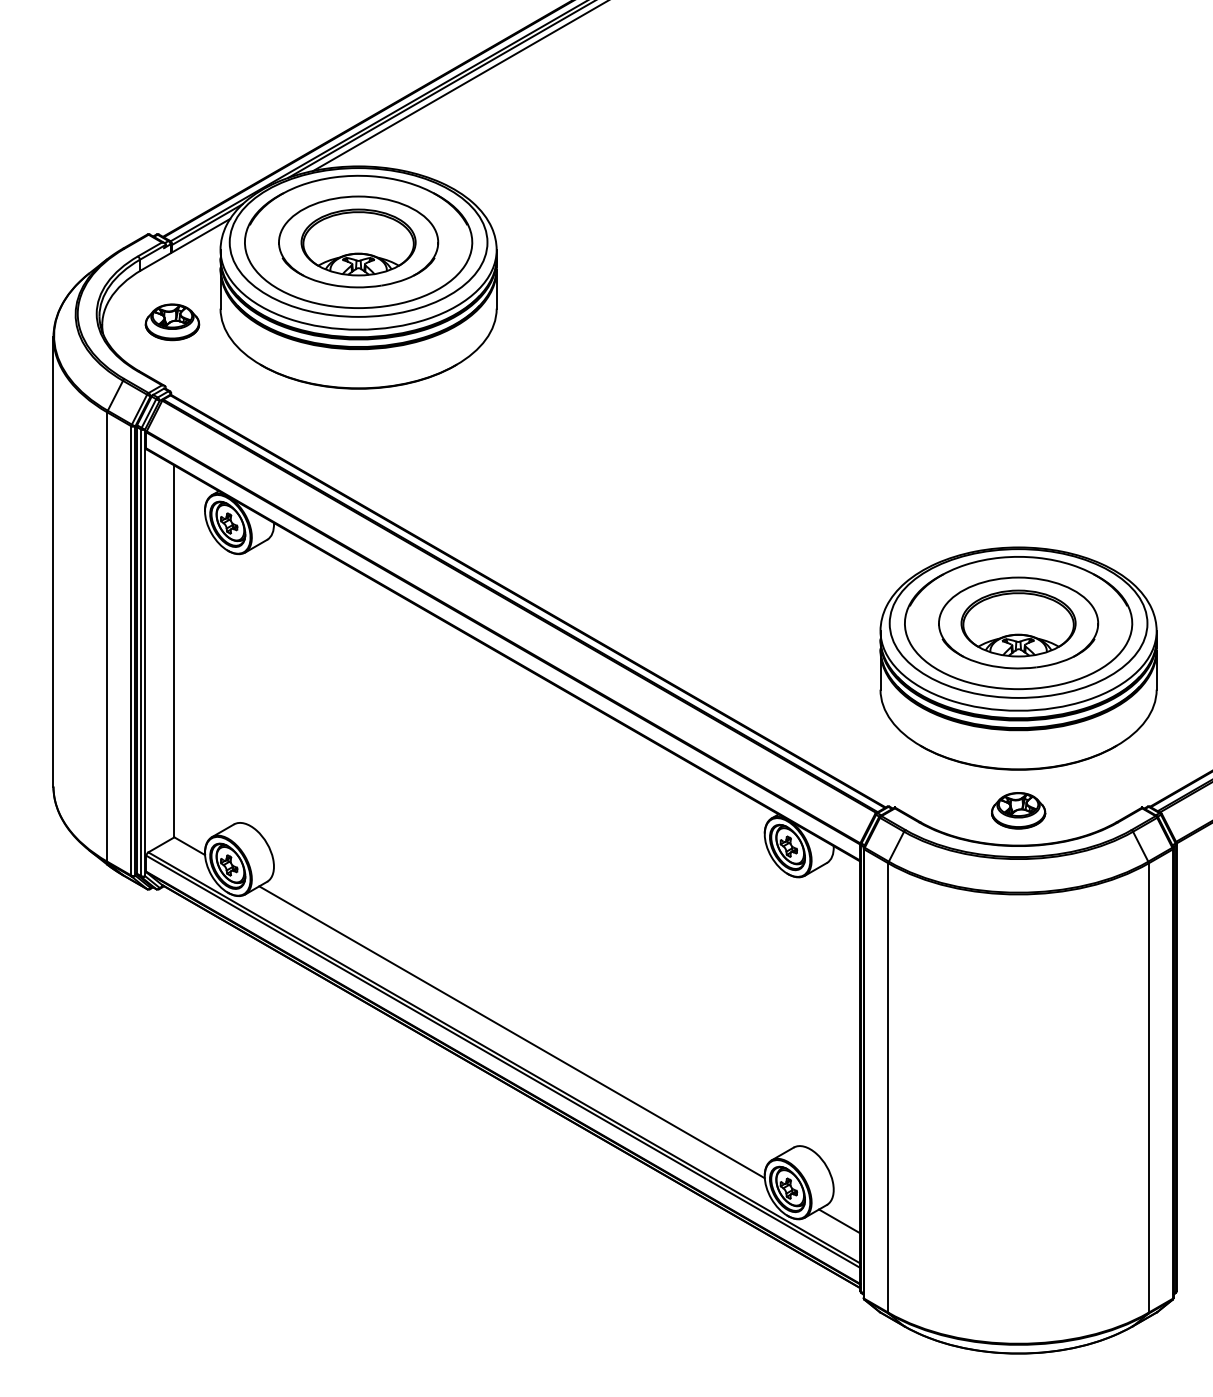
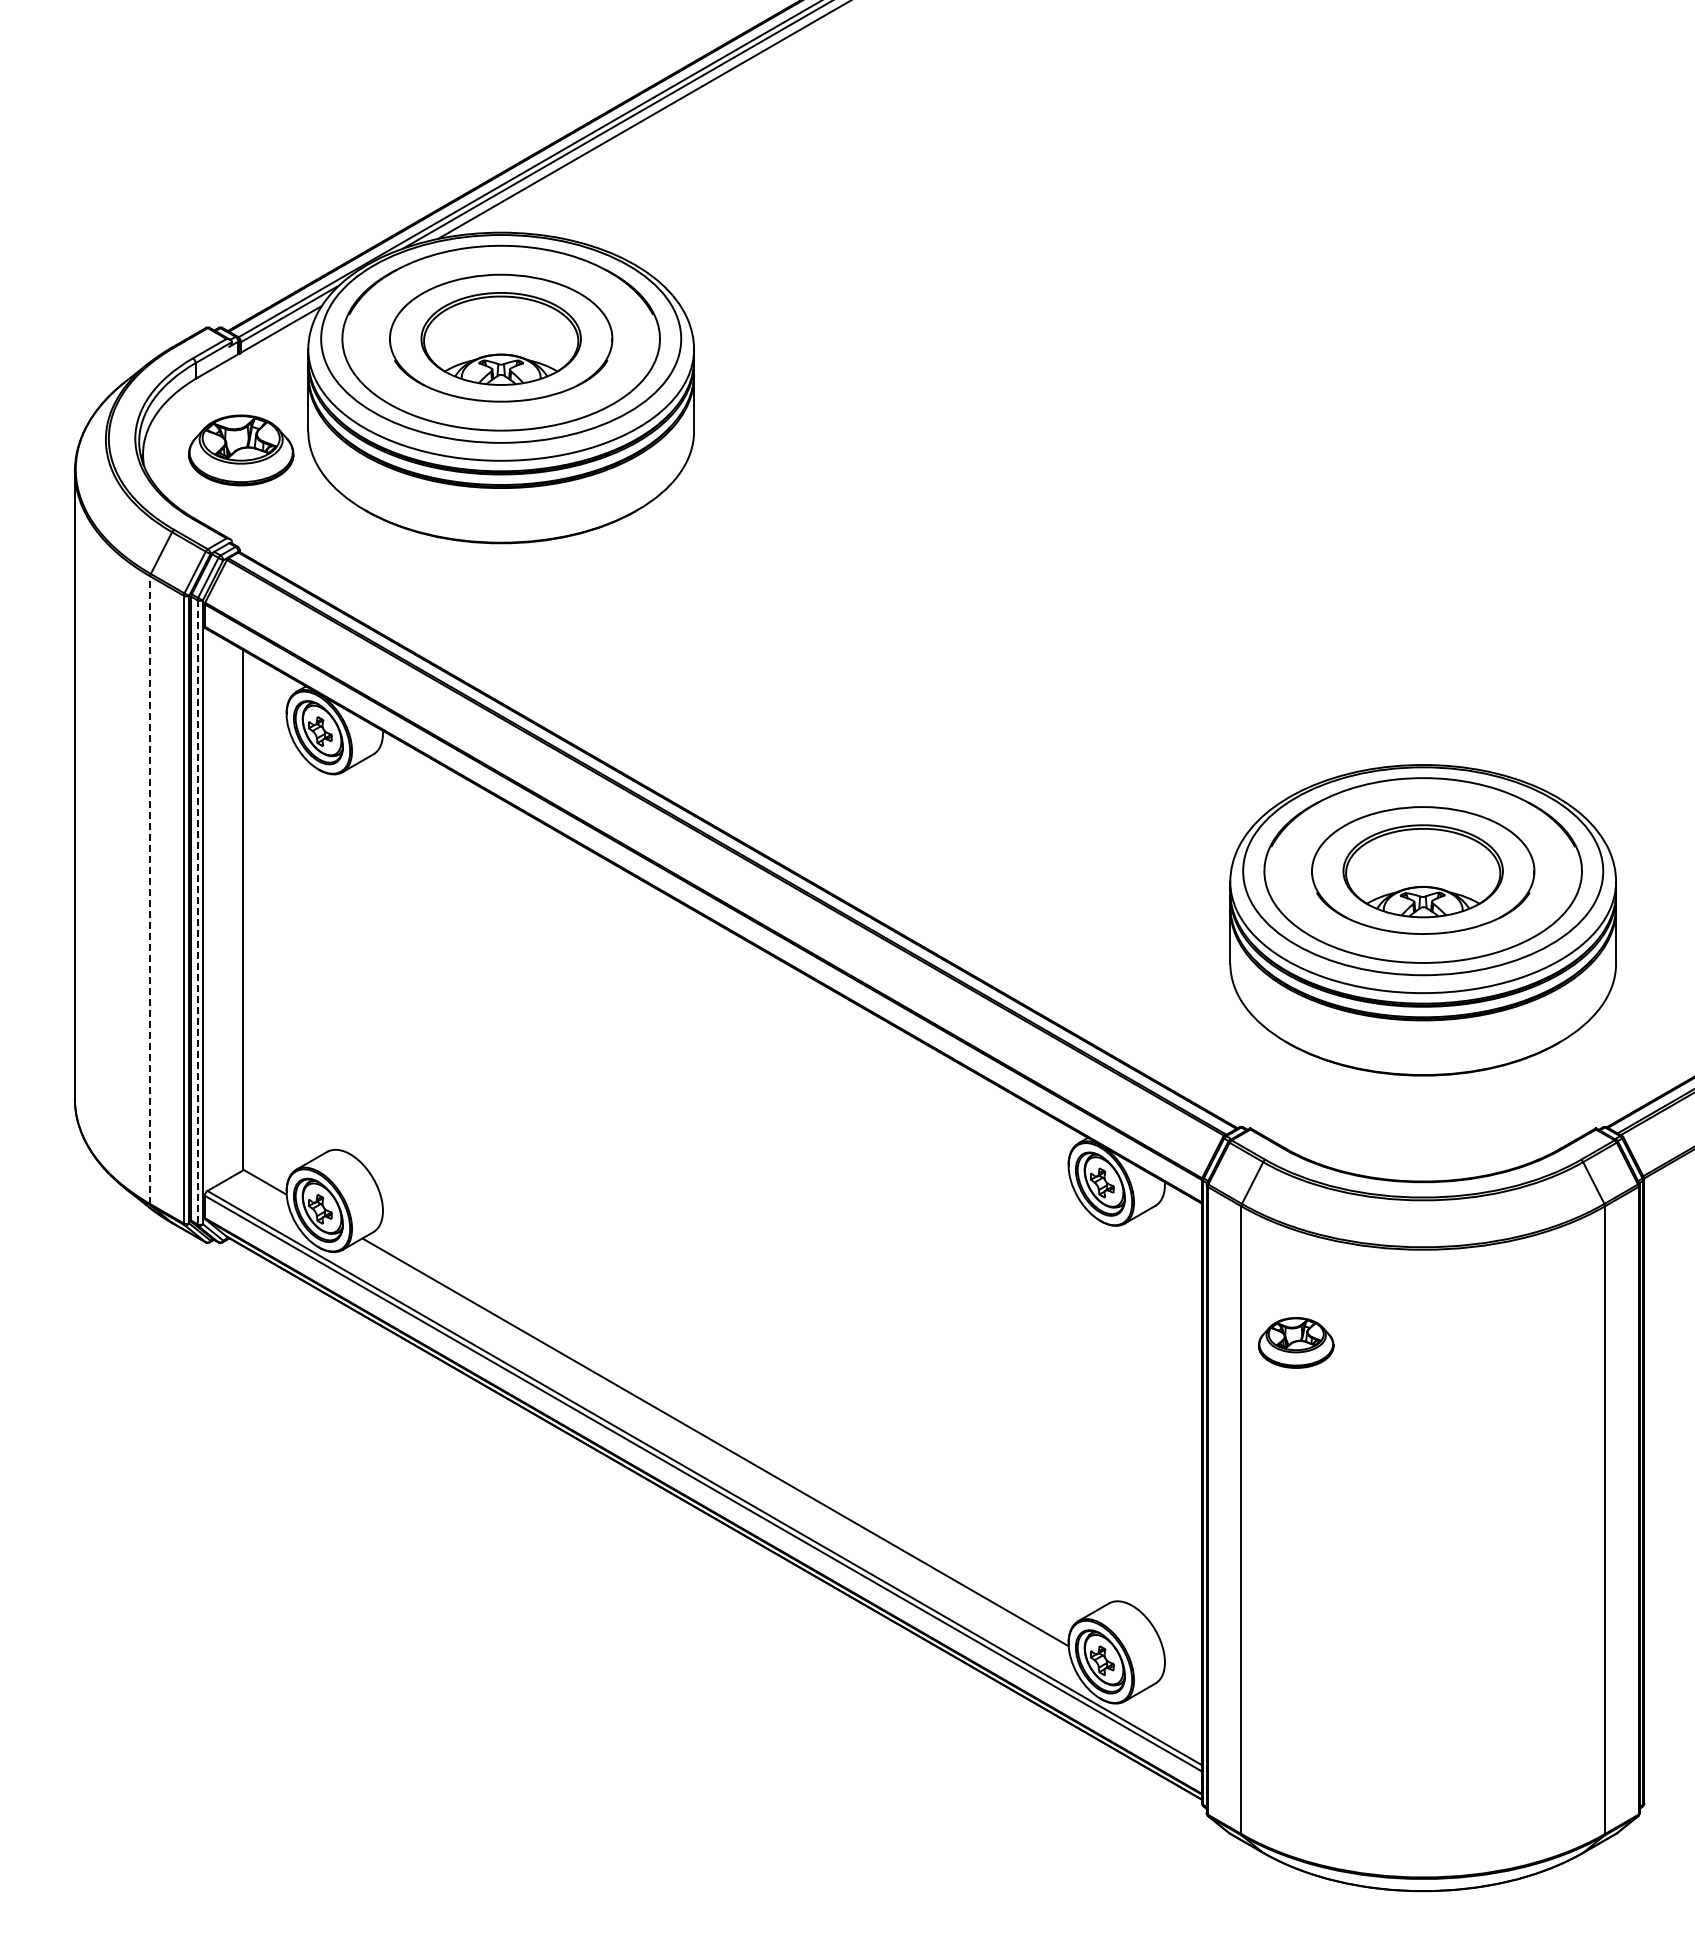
part: (172, 322) -> (240, 450), size x1.4
line: (107, 637) -> (150, 890), solid -> dashed
line: (141, 653) -> (197, 912), solid -> dashed
part: (1018, 810) -> (1296, 1342), moved
line: (839, 1221) -> (1173, 1706), removed

